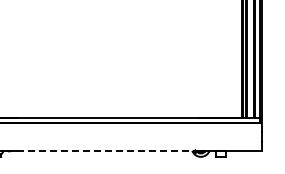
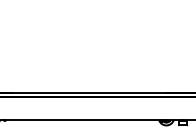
line: (108, 150) -> (88, 120), dashed -> solid

